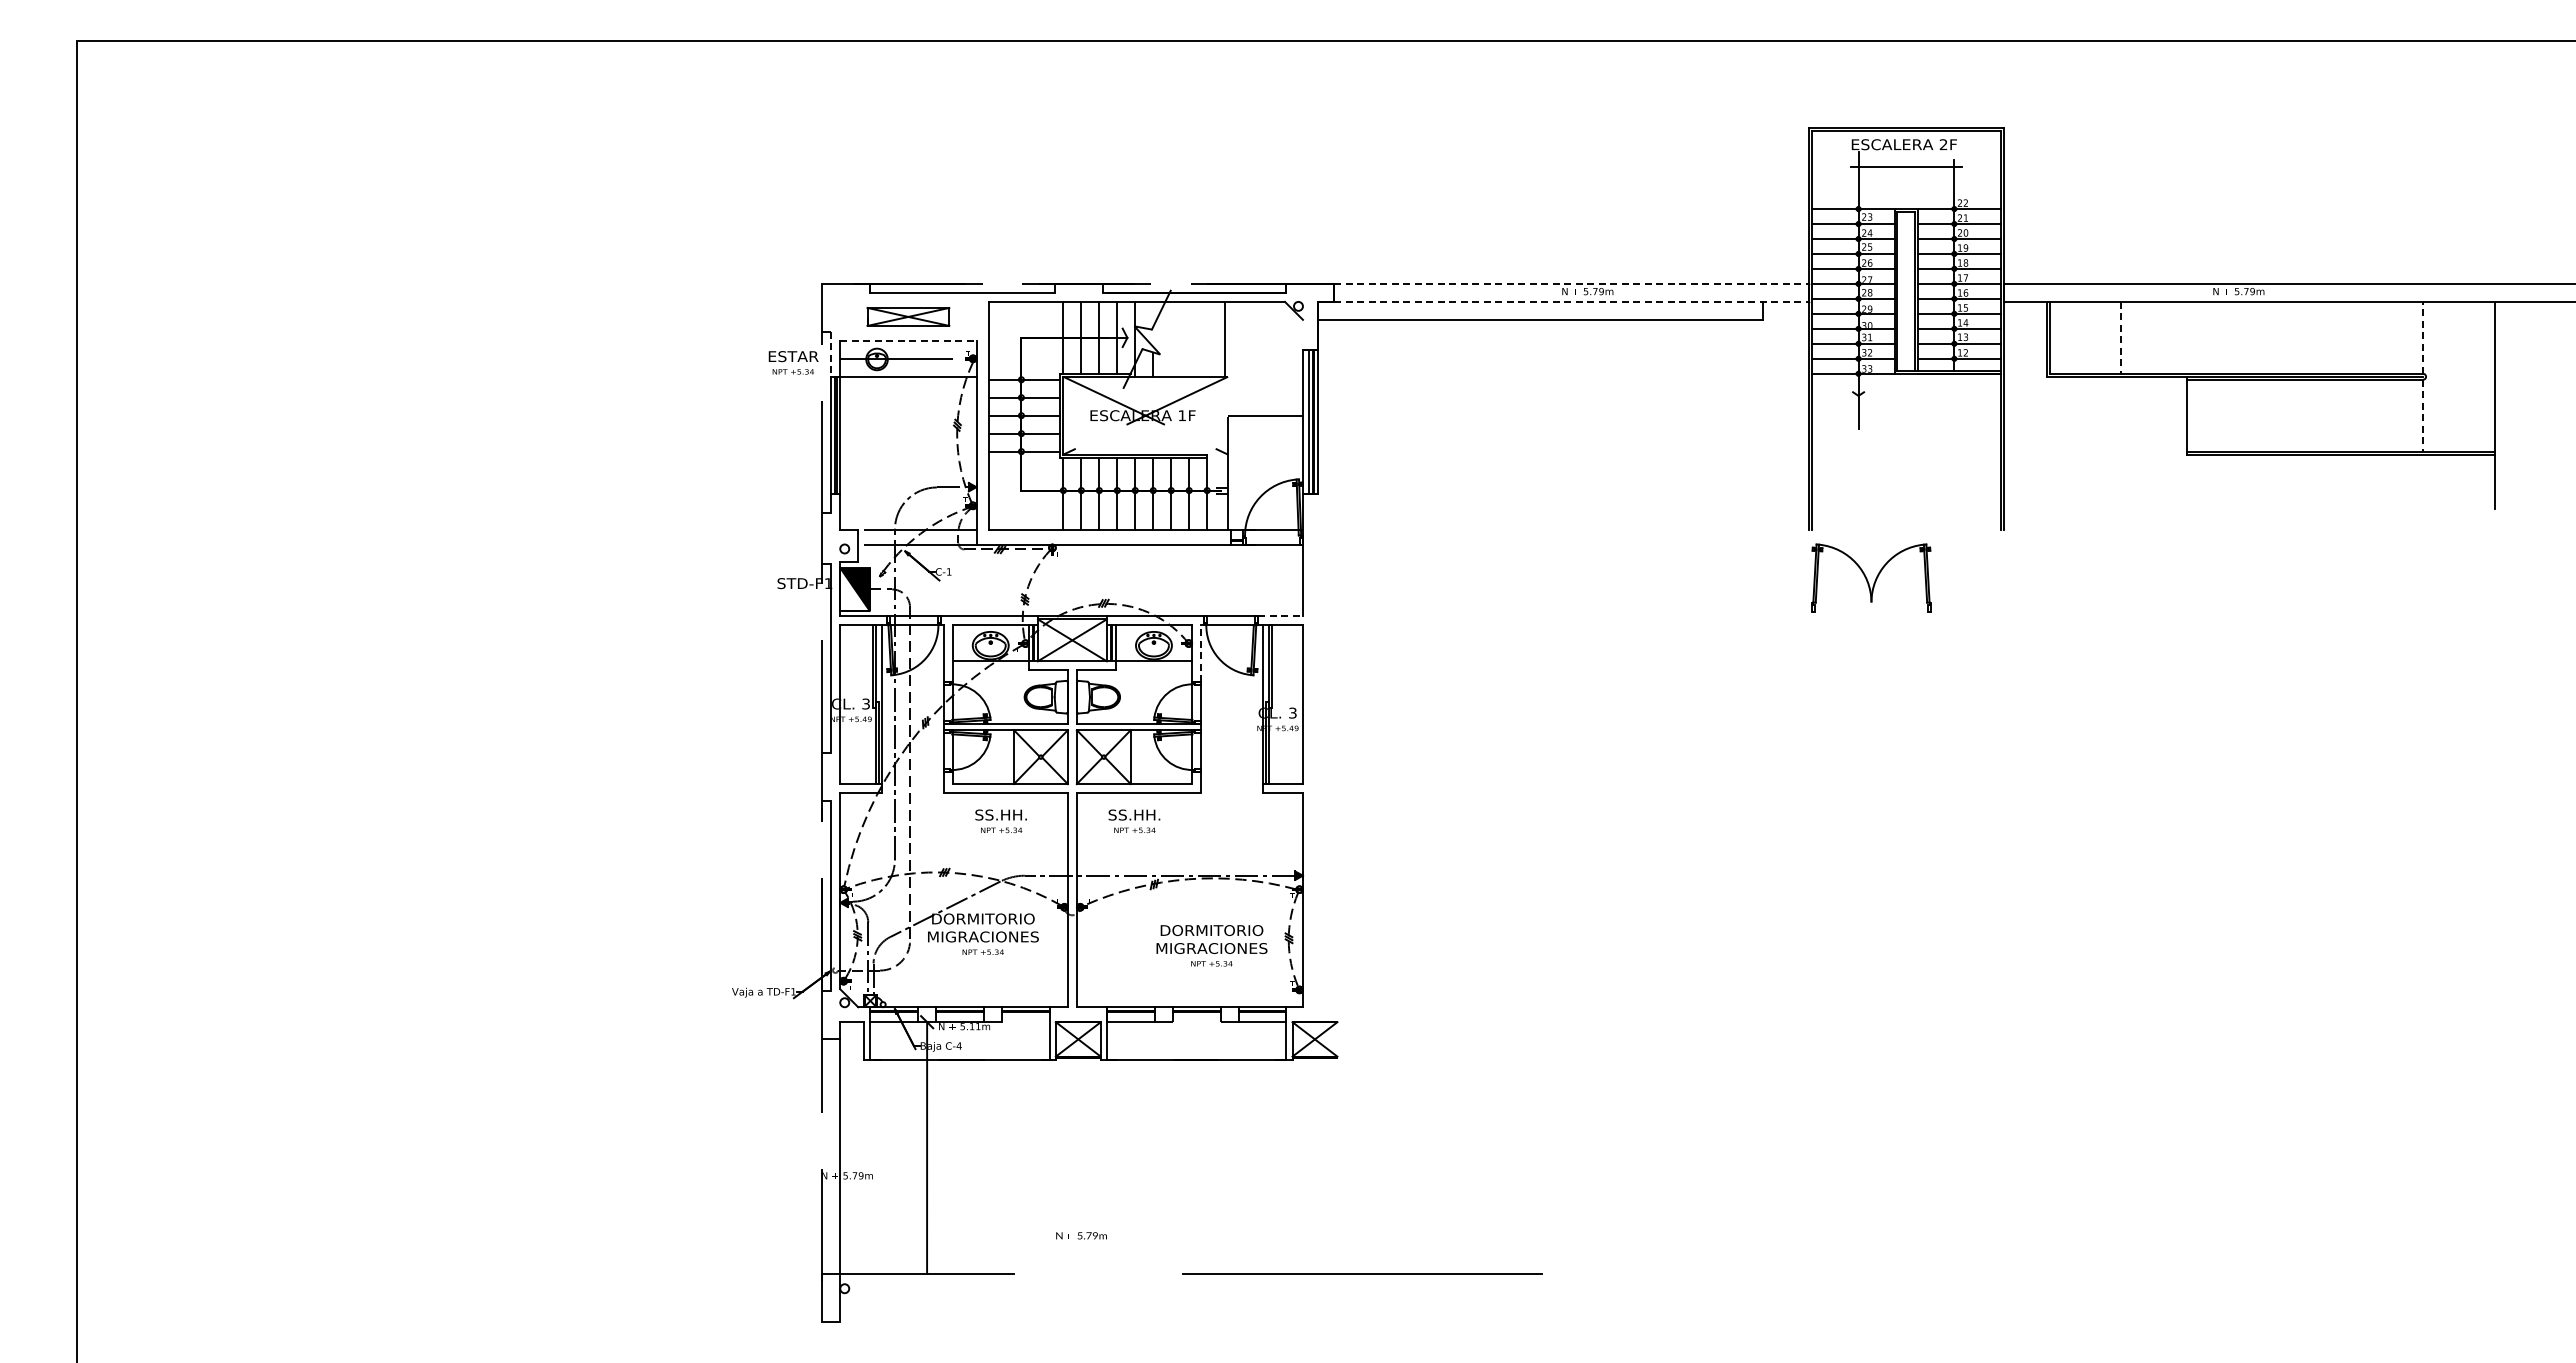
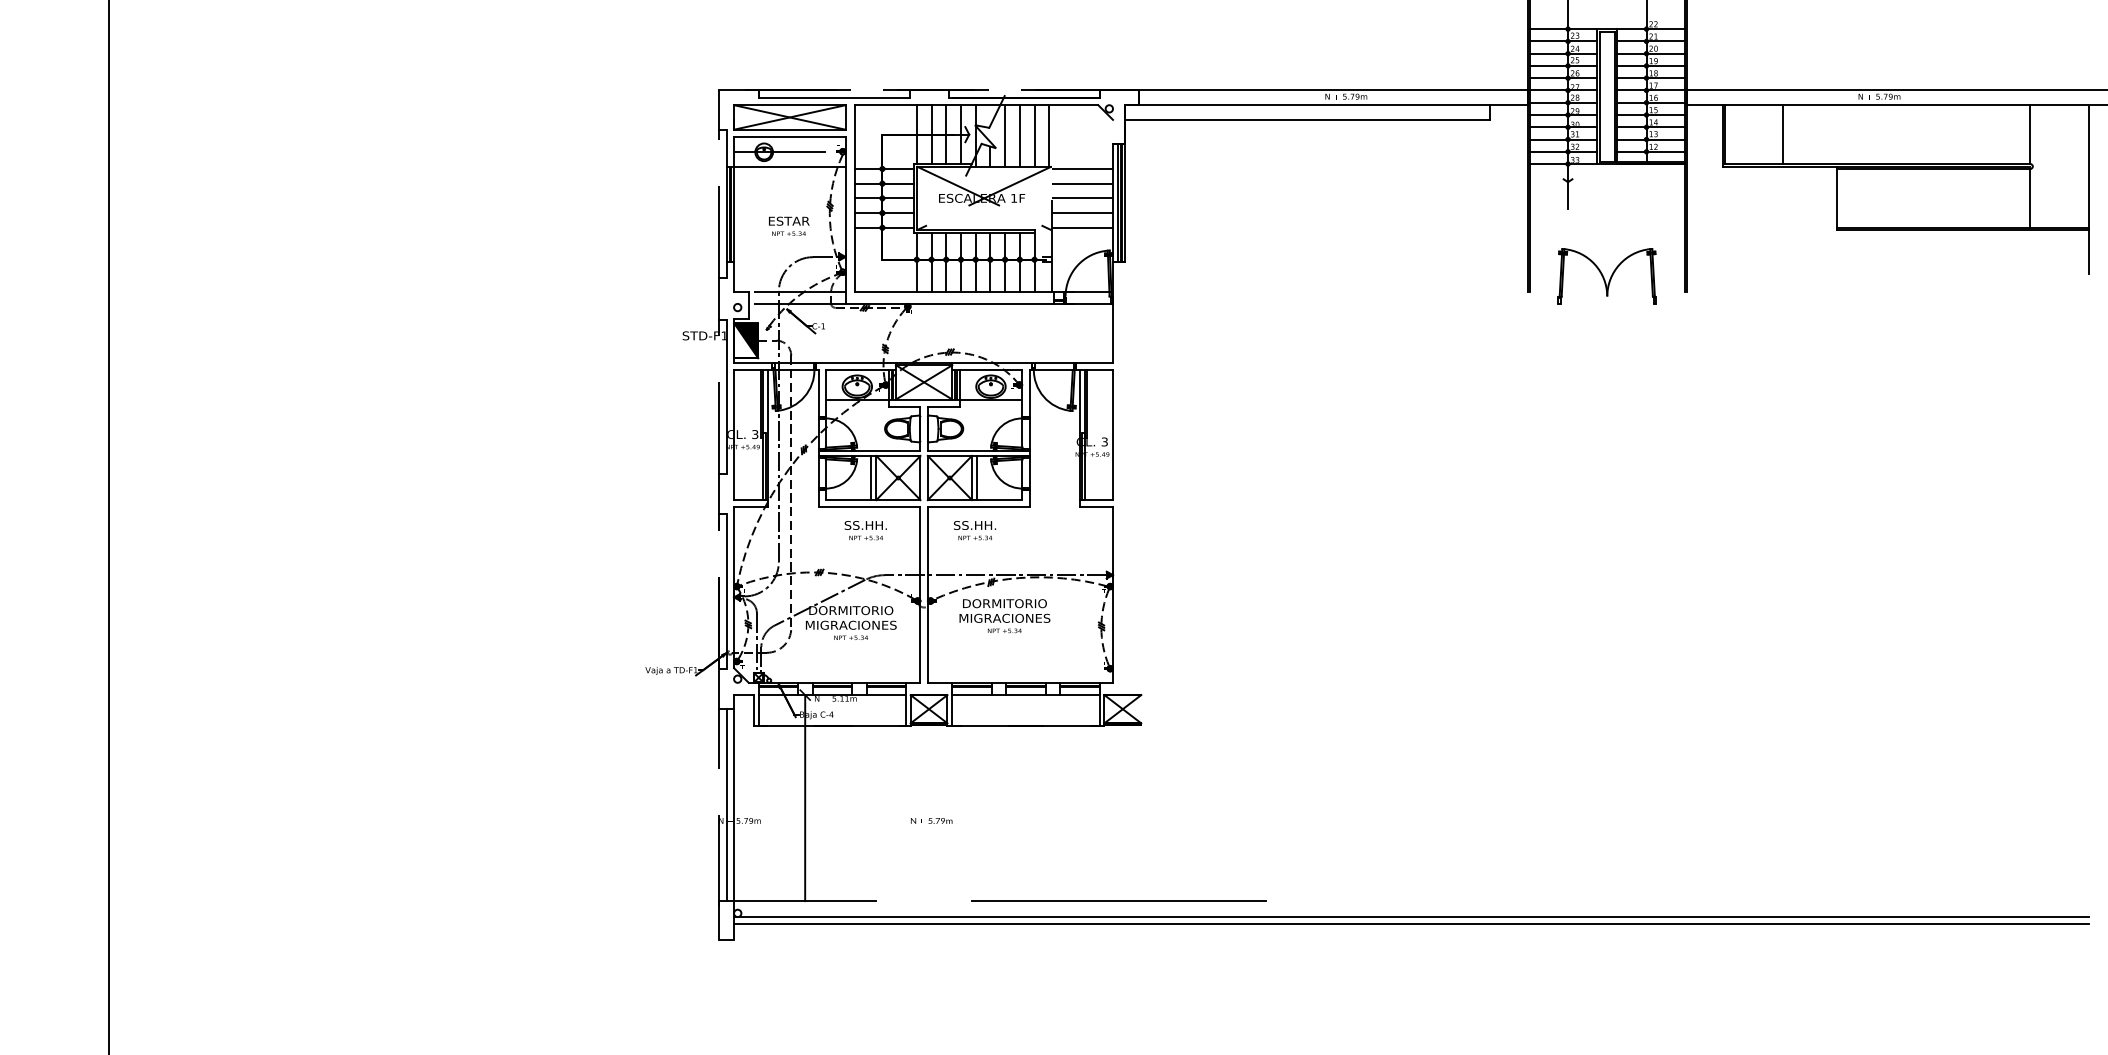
line: (1572, 283) -> (1333, 90), dashed -> solid
line: (1572, 301) -> (1333, 104), dashed -> solid
part: (908, 316) -> (789, 117), size x1.67
line: (2120, 337) -> (1782, 134), dashed -> solid
line: (2423, 337) -> (2030, 134), dashed -> solid
line: (1171, 338) -> (1005, 135), added
line: (1189, 338) -> (1020, 135), added
line: (1207, 338) -> (1034, 135), added
line: (908, 340) -> (789, 136), dashed -> solid
line: (831, 354) -> (726, 148), dashed -> solid
text: (793, 362) -> (789, 226), moved
line: (1265, 379) -> (1082, 168), added
line: (1265, 397) -> (1082, 183), added
line: (2423, 415) -> (2030, 198), dashed -> solid
line: (1265, 433) -> (1082, 212), added
line: (1265, 451) -> (1082, 227), added
part: (1871, 577) -> (1607, 276), moved
line: (1281, 616) -> (1095, 362), dashed -> solid
line: (1201, 653) -> (1029, 393), dashed -> solid
line: (1007, 757) -> (871, 478), added
line: (1136, 757) -> (976, 478), added
text: (1211, 945) -> (1004, 615), moved
line: (1025, 1022) -> (885, 695), added
line: (1196, 1022) -> (1025, 695), added
line: (831, 1155) -> (726, 804), added
text: (1081, 1235) -> (931, 820), moved
line: (1362, 1273) -> (1119, 900), moved
line: (1667, 1293) -> (1411, 917), added
line: (1667, 1302) -> (1411, 924), added

